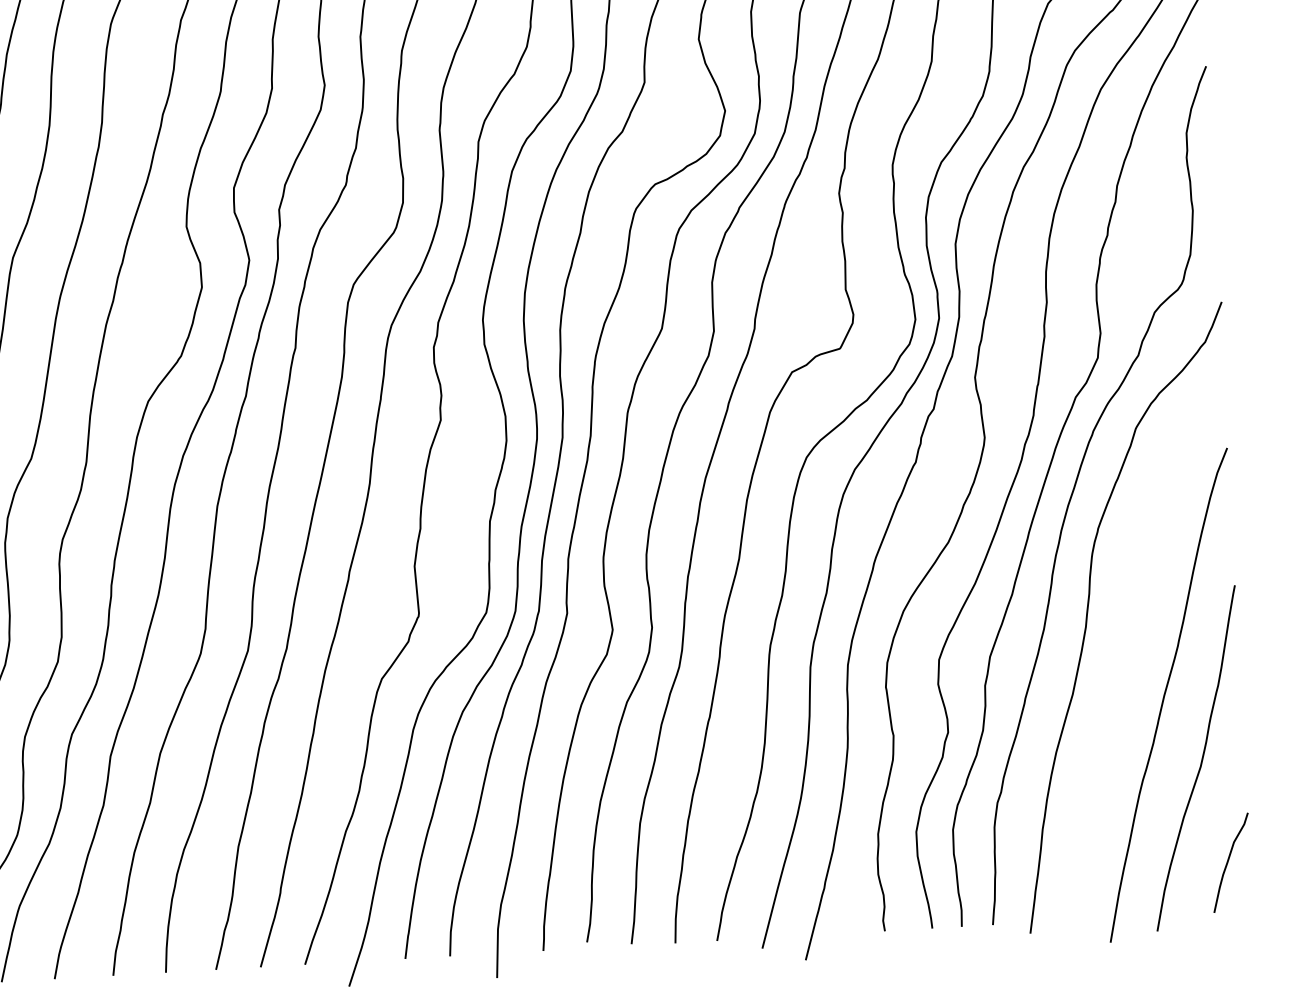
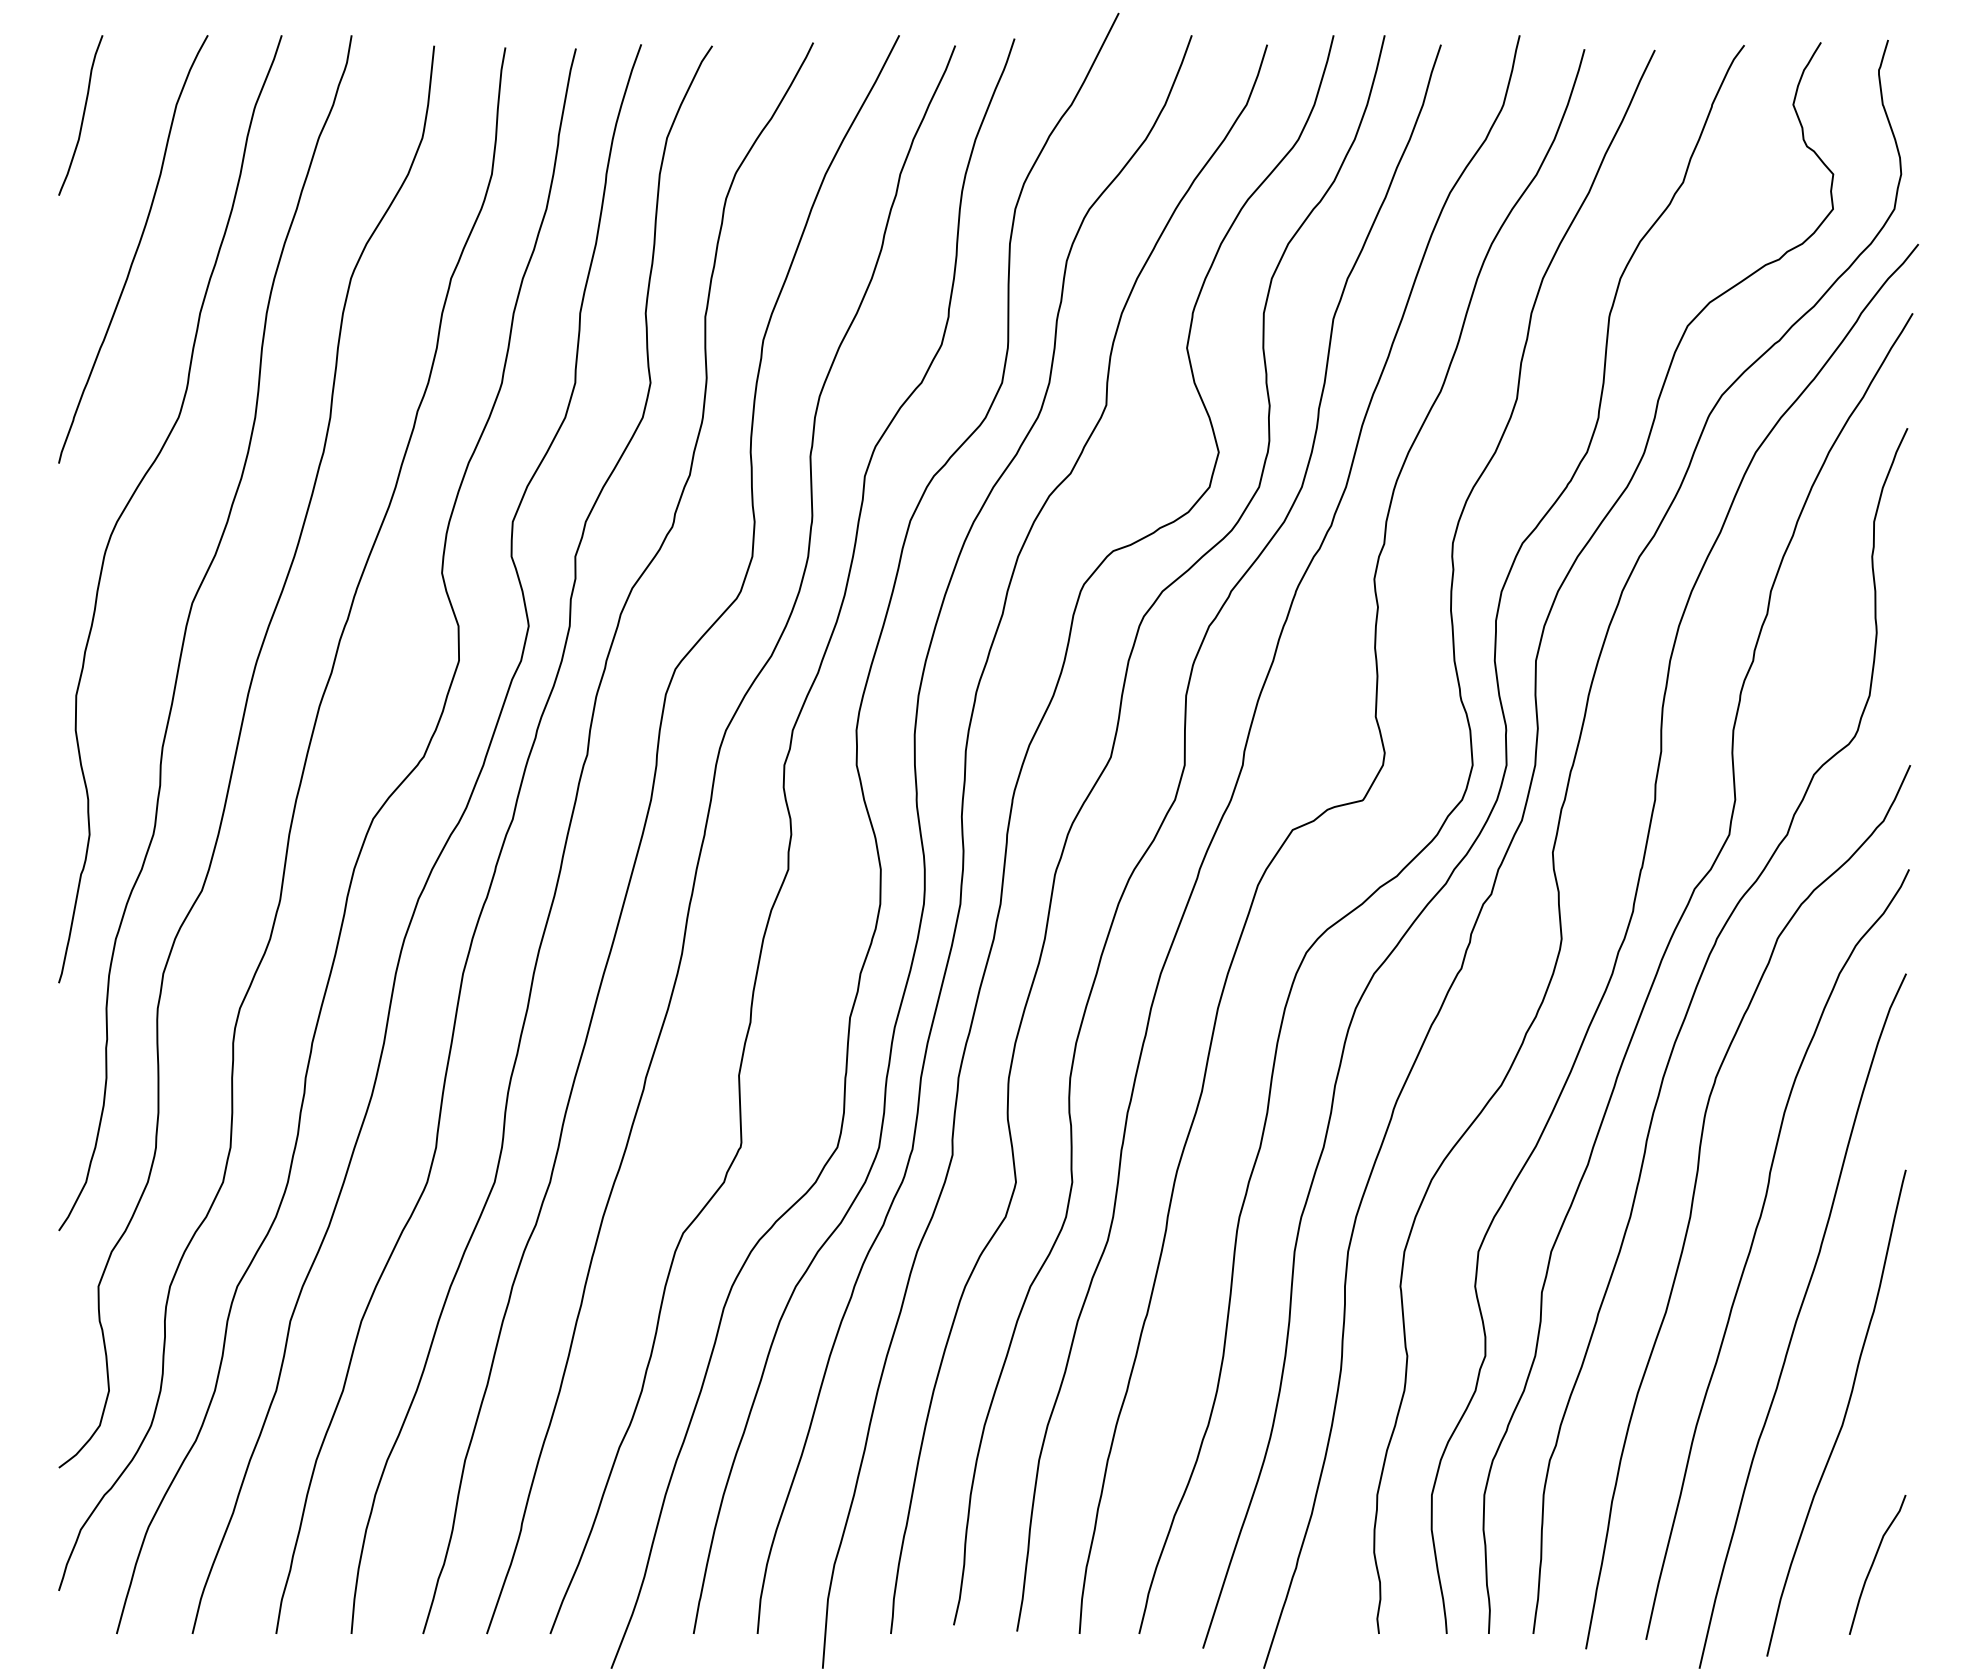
curve: (1130, 645) -> (1752, 1246), added

